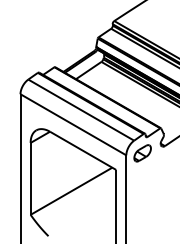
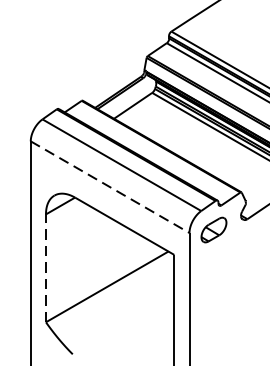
line: (73, 125) -> (110, 188), solid -> dashed
line: (30, 178) -> (45, 267), solid -> dashed

